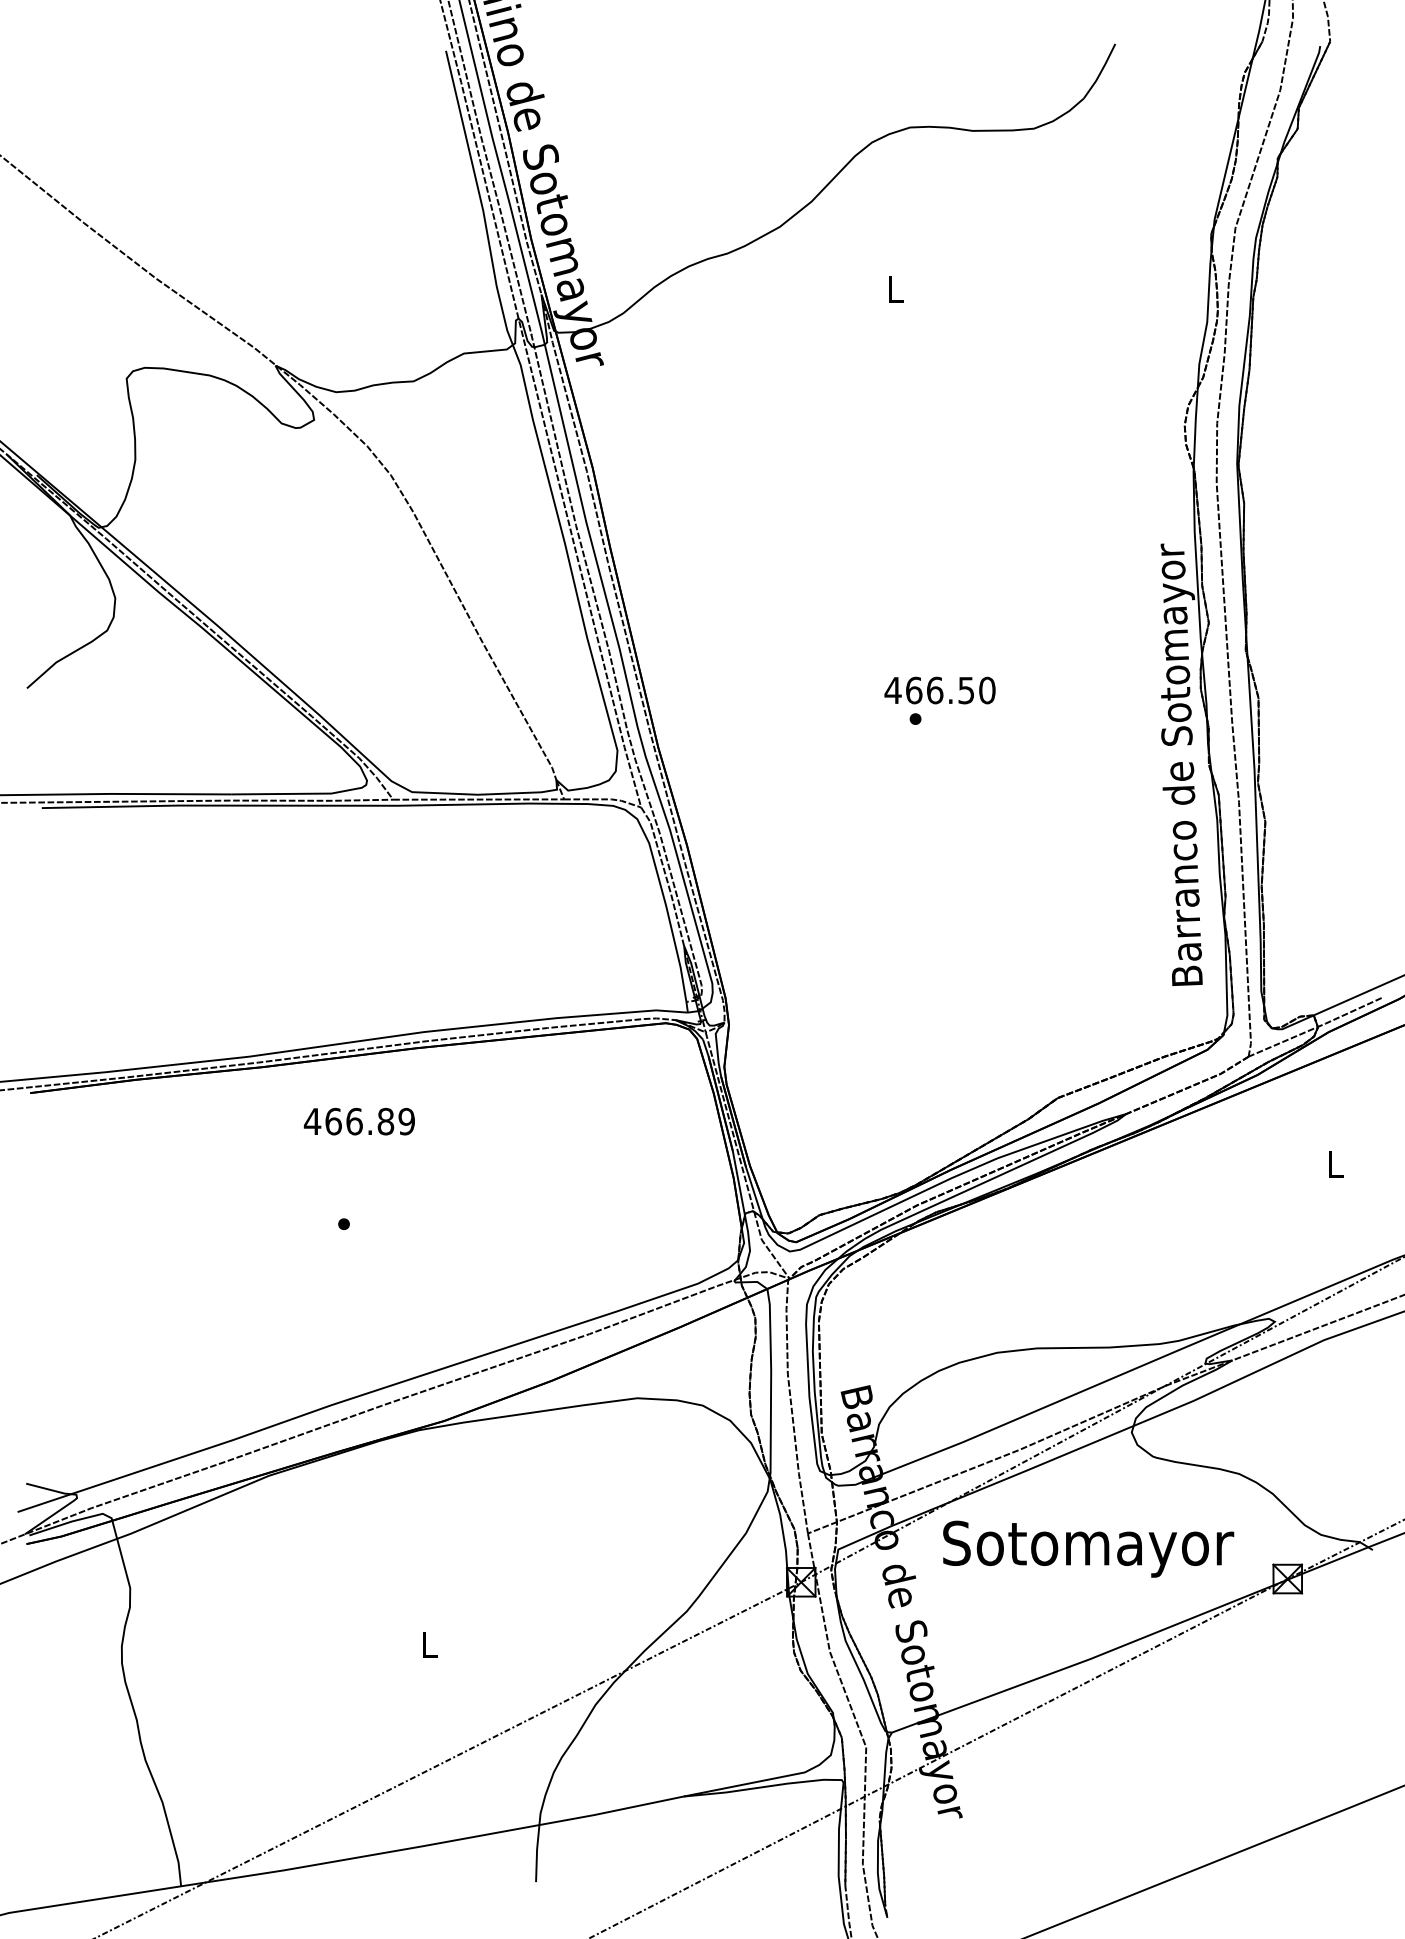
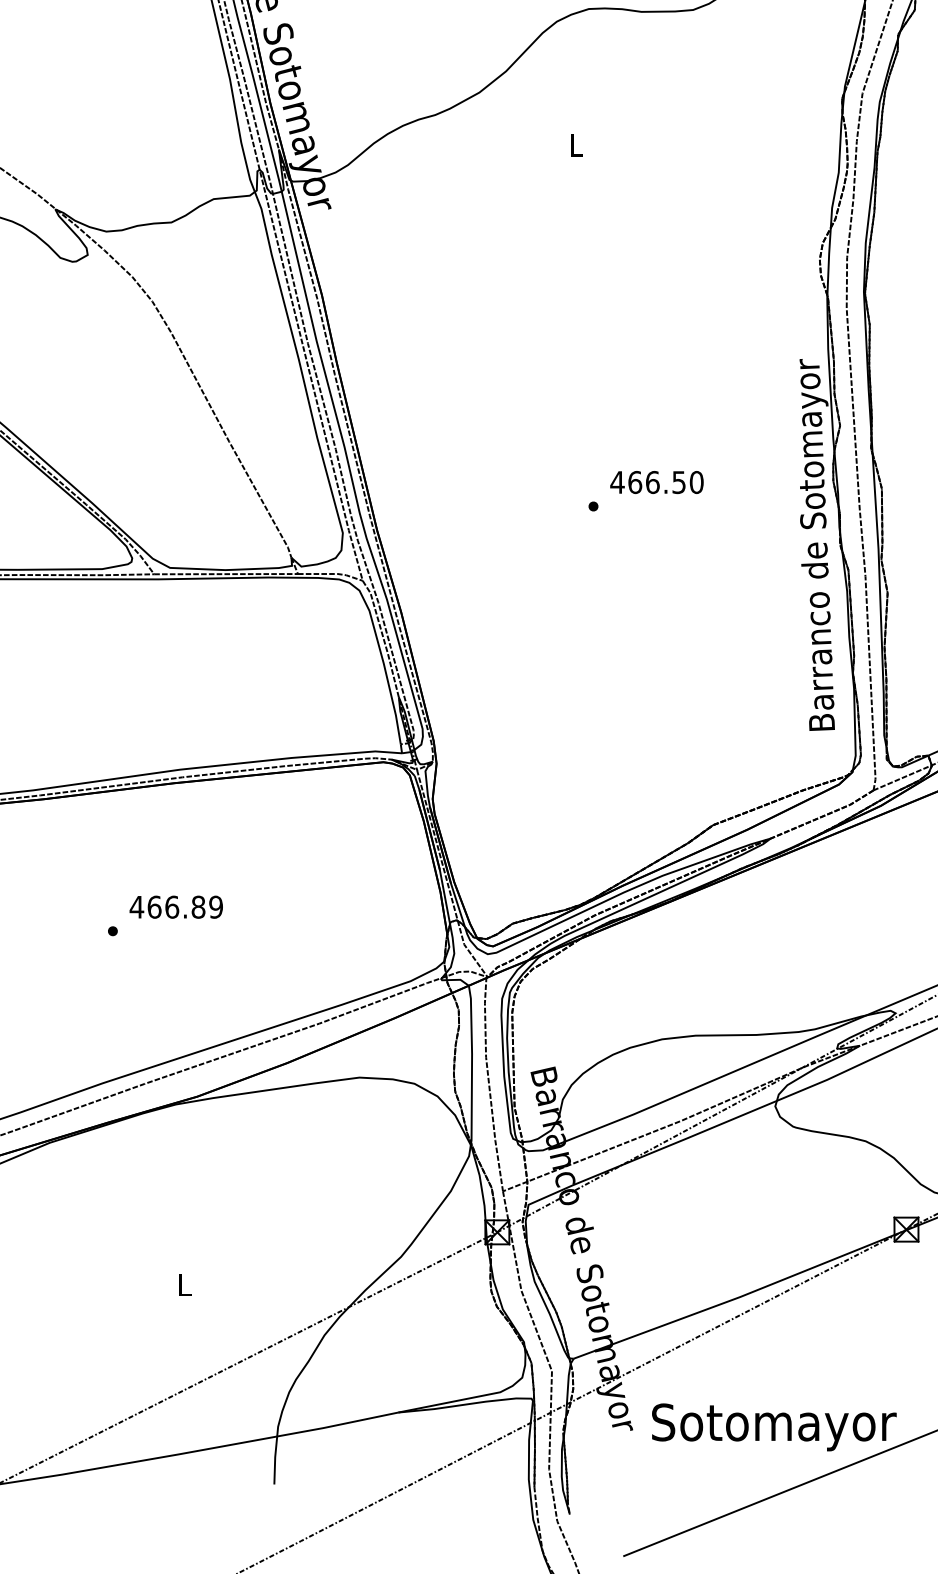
text: (939, 690) -> (656, 482), moved
text: (358, 1121) -> (175, 907), moved
text: (1088, 1548) -> (774, 1426), moved

